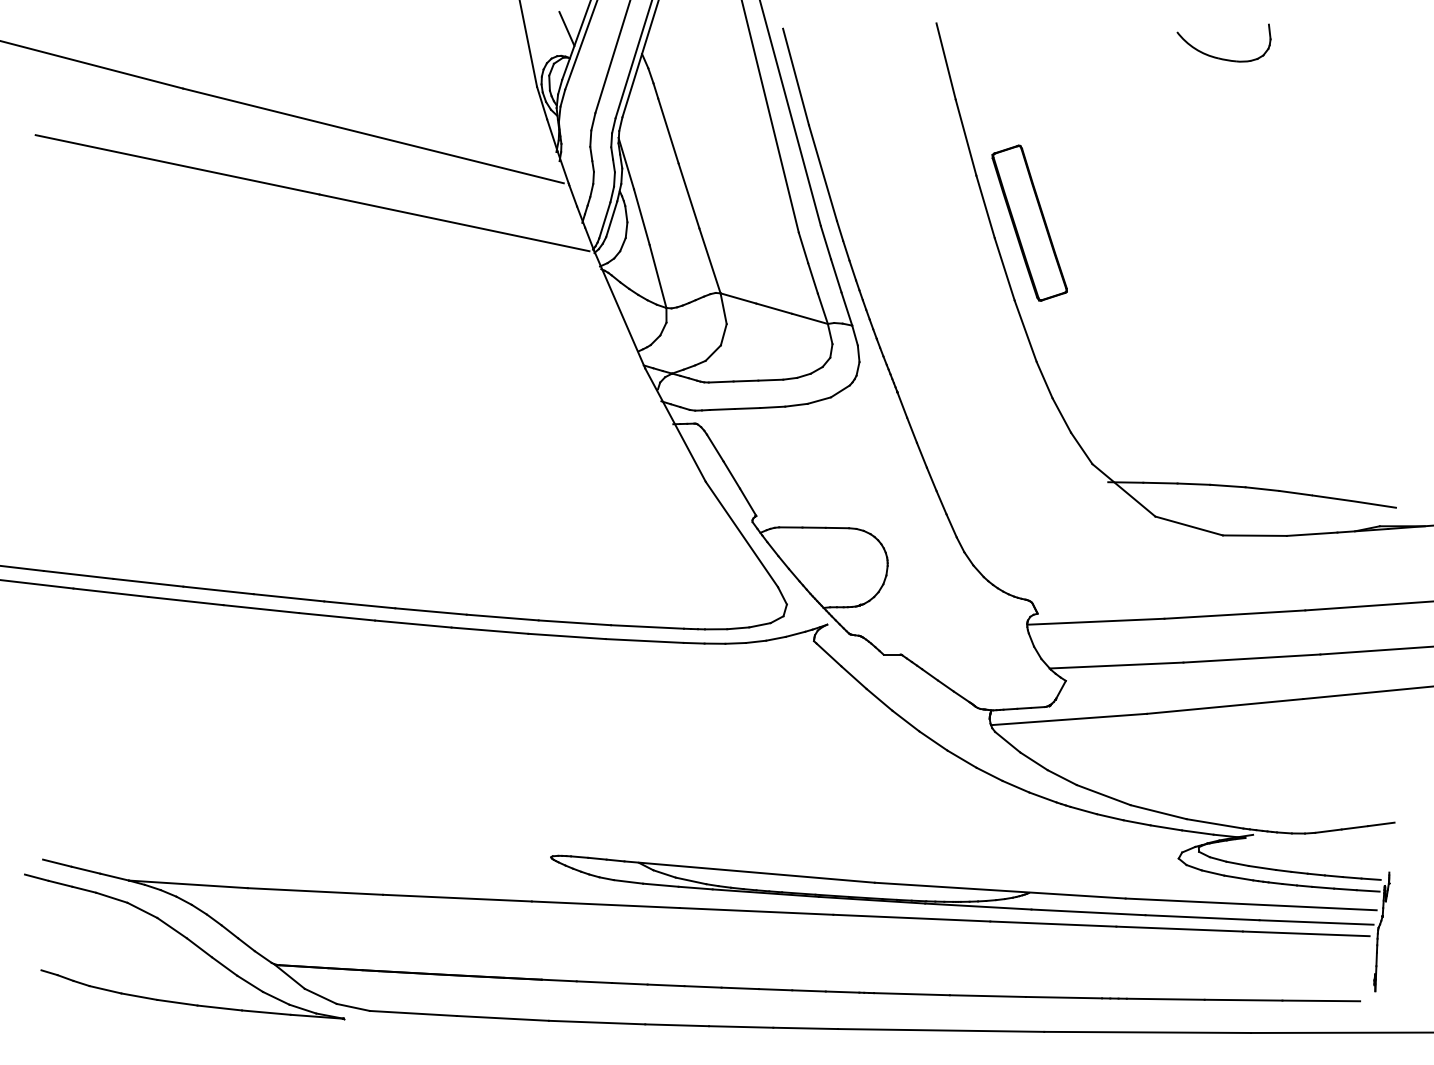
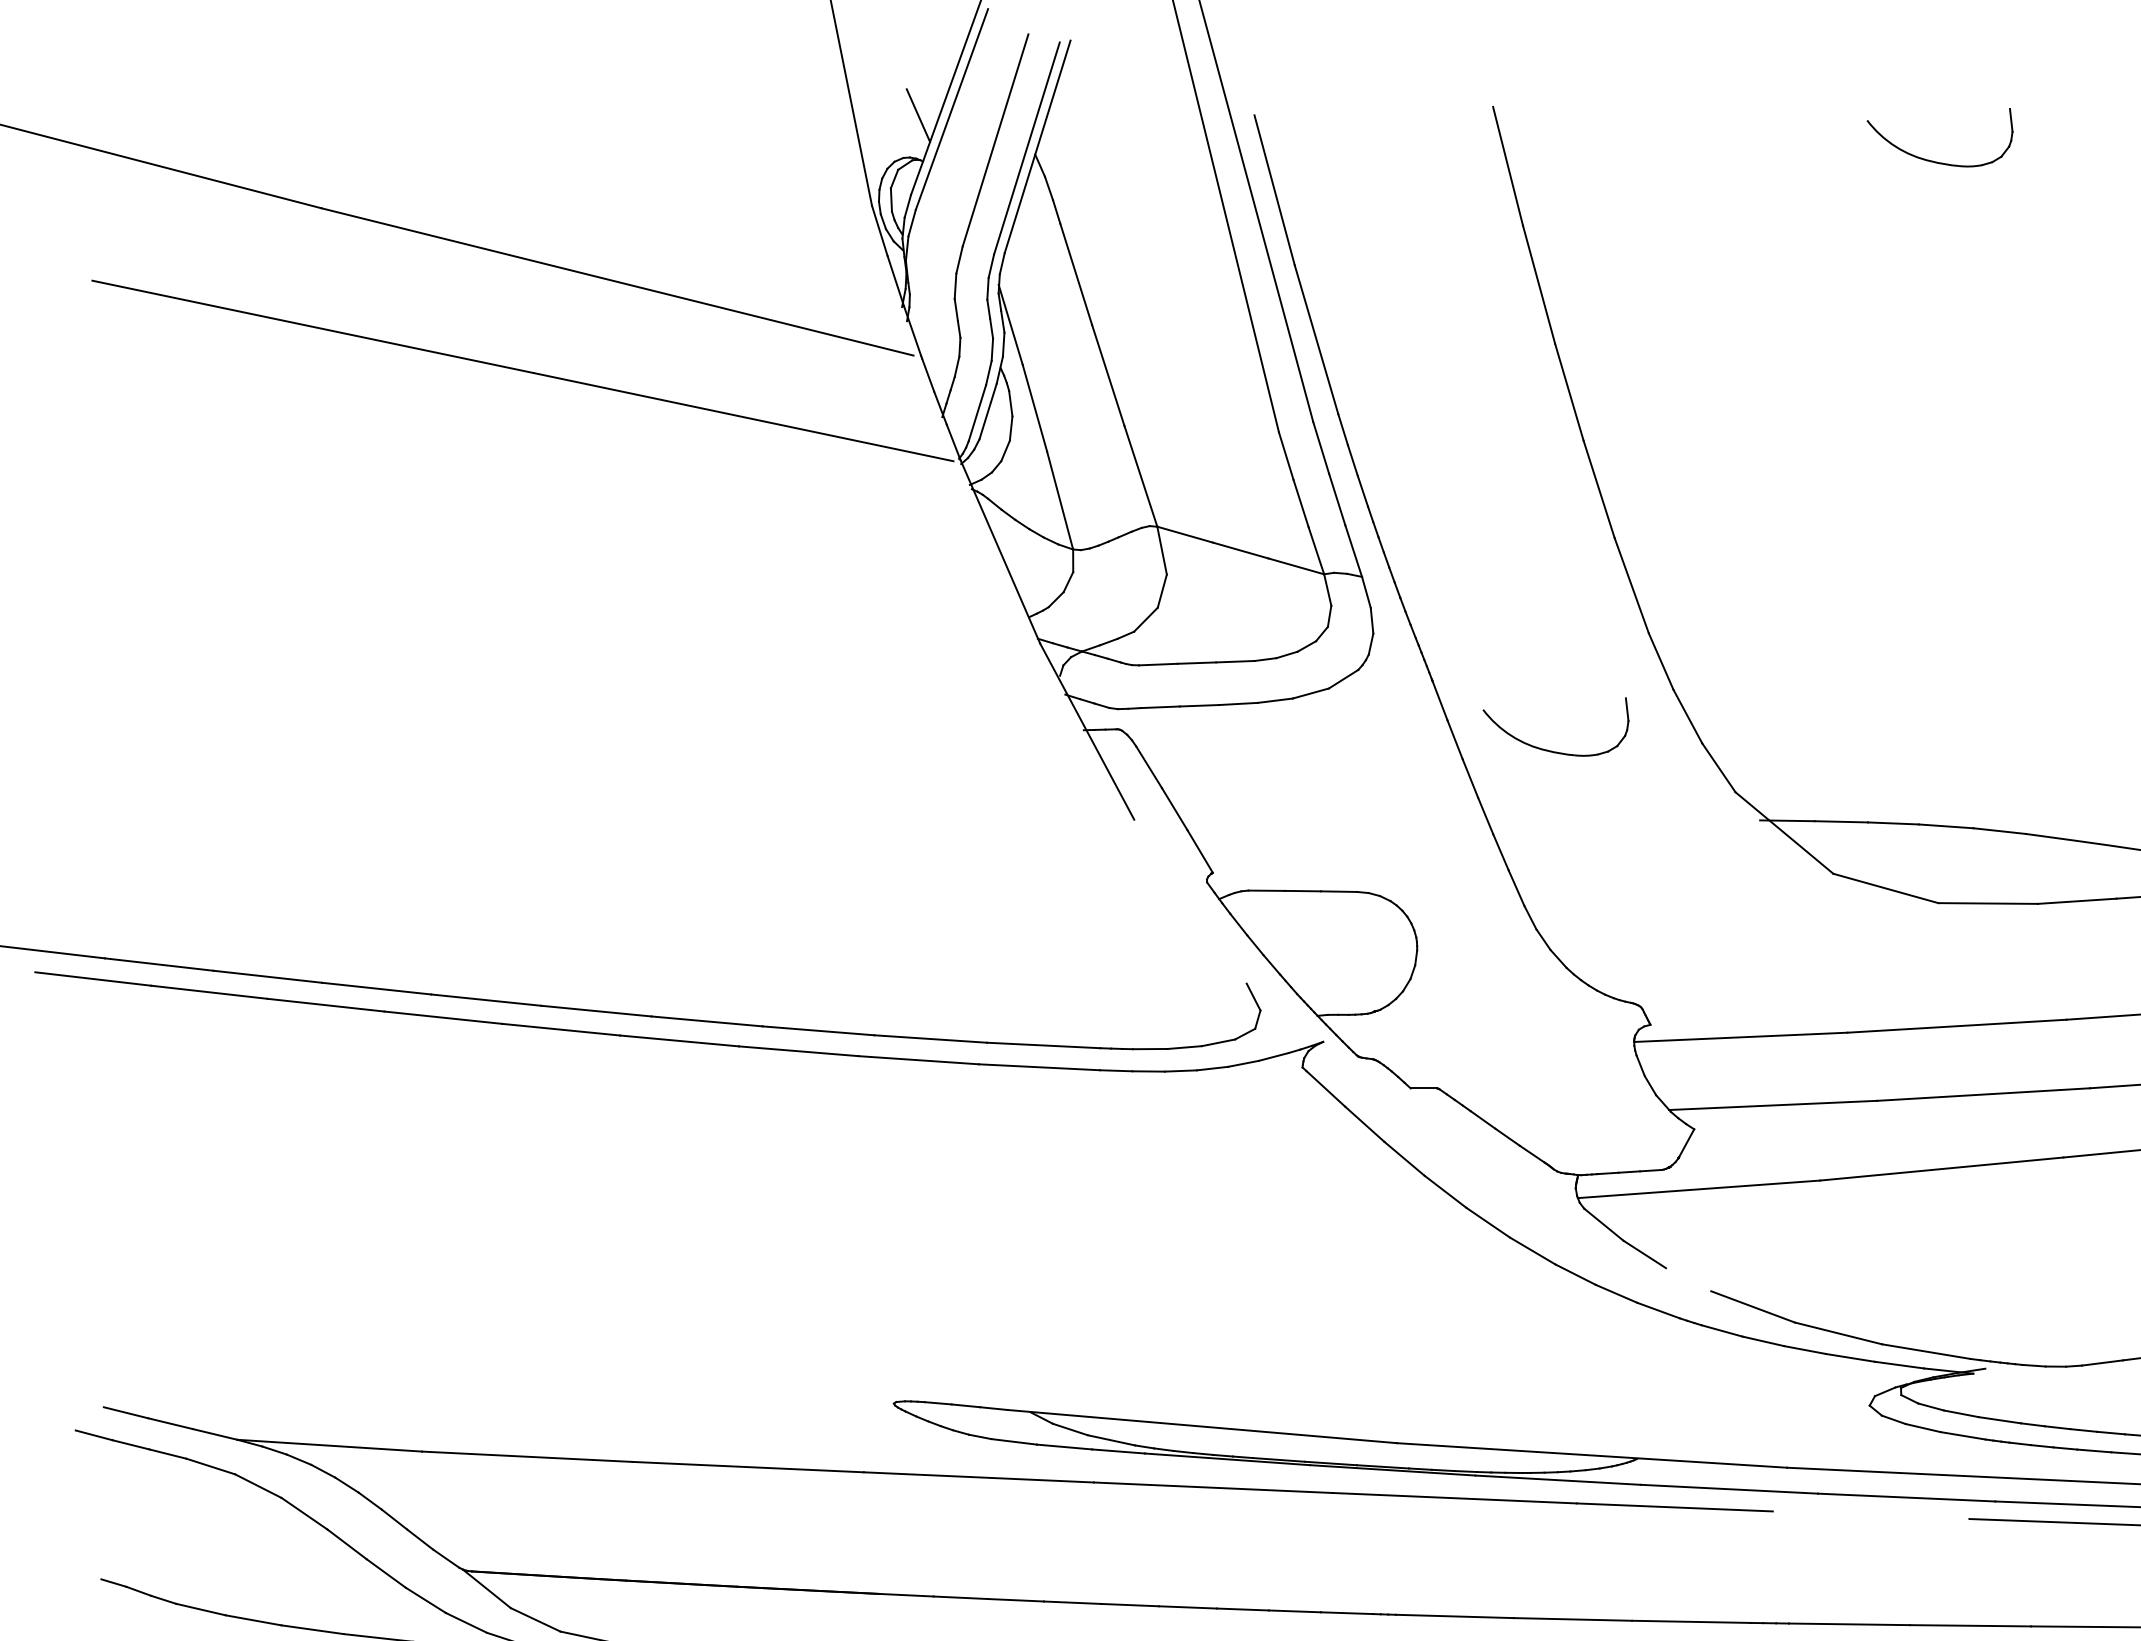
part: (1029, 222) -> (1637, 416), removed
part: (972, 436) -> (1549, 749), added
line: (741, 534) -> (1189, 901), removed
line: (1061, 777) -> (1687, 1279), removed
line: (1179, 928) -> (1870, 1514), removed

